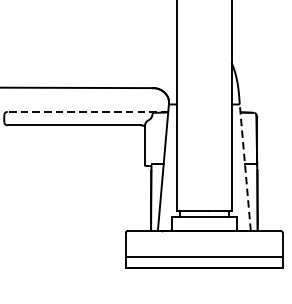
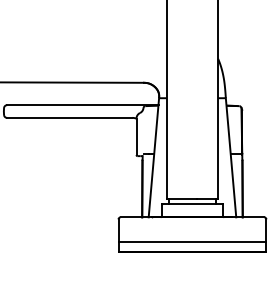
line: (87, 112) -> (82, 105), dashed -> solid
line: (245, 167) -> (231, 157), dashed -> solid

